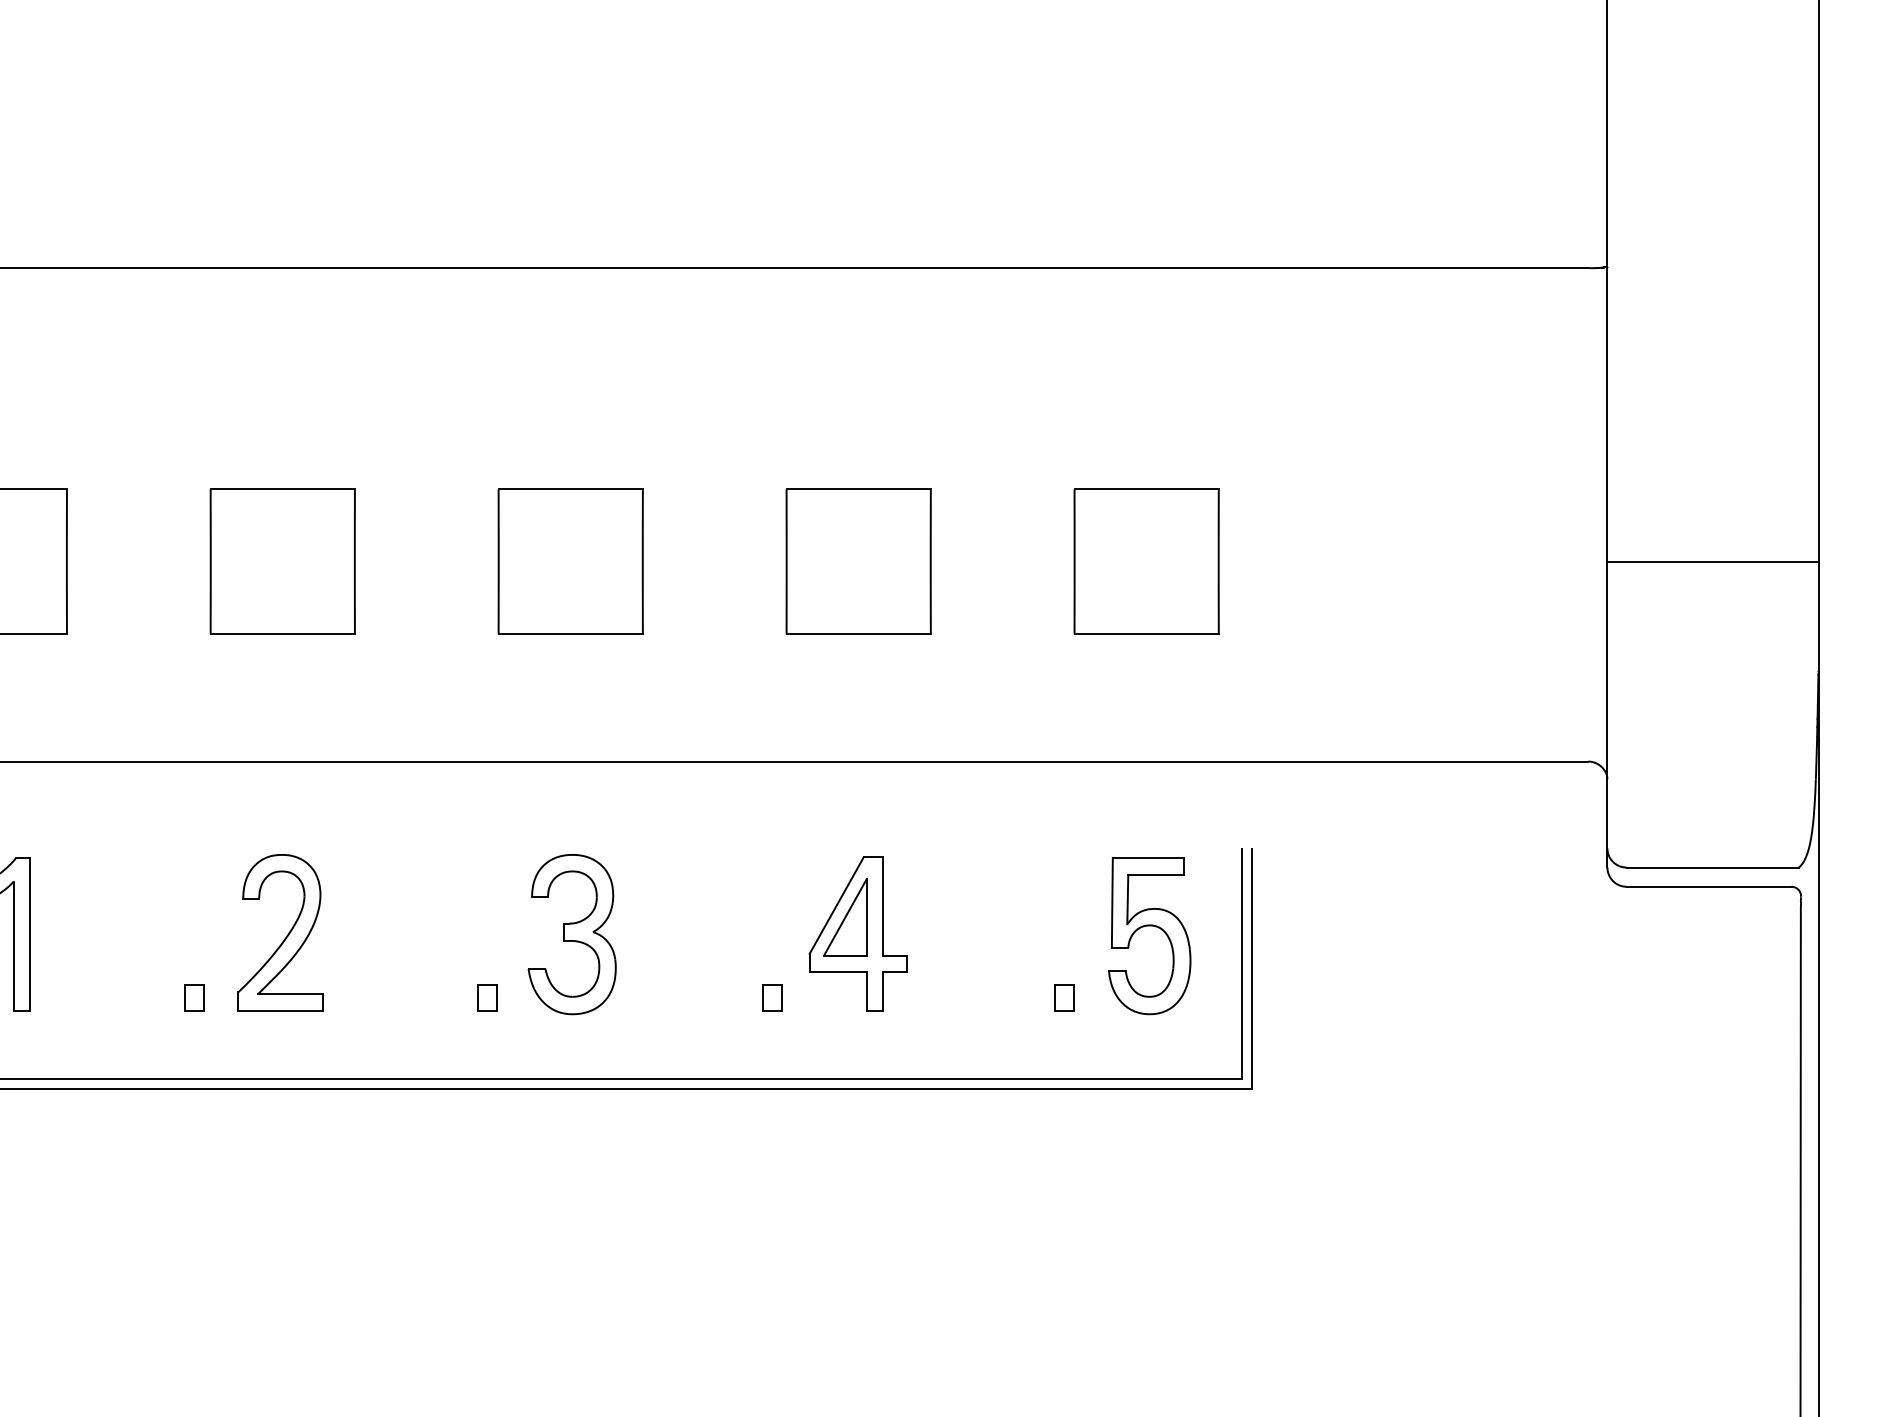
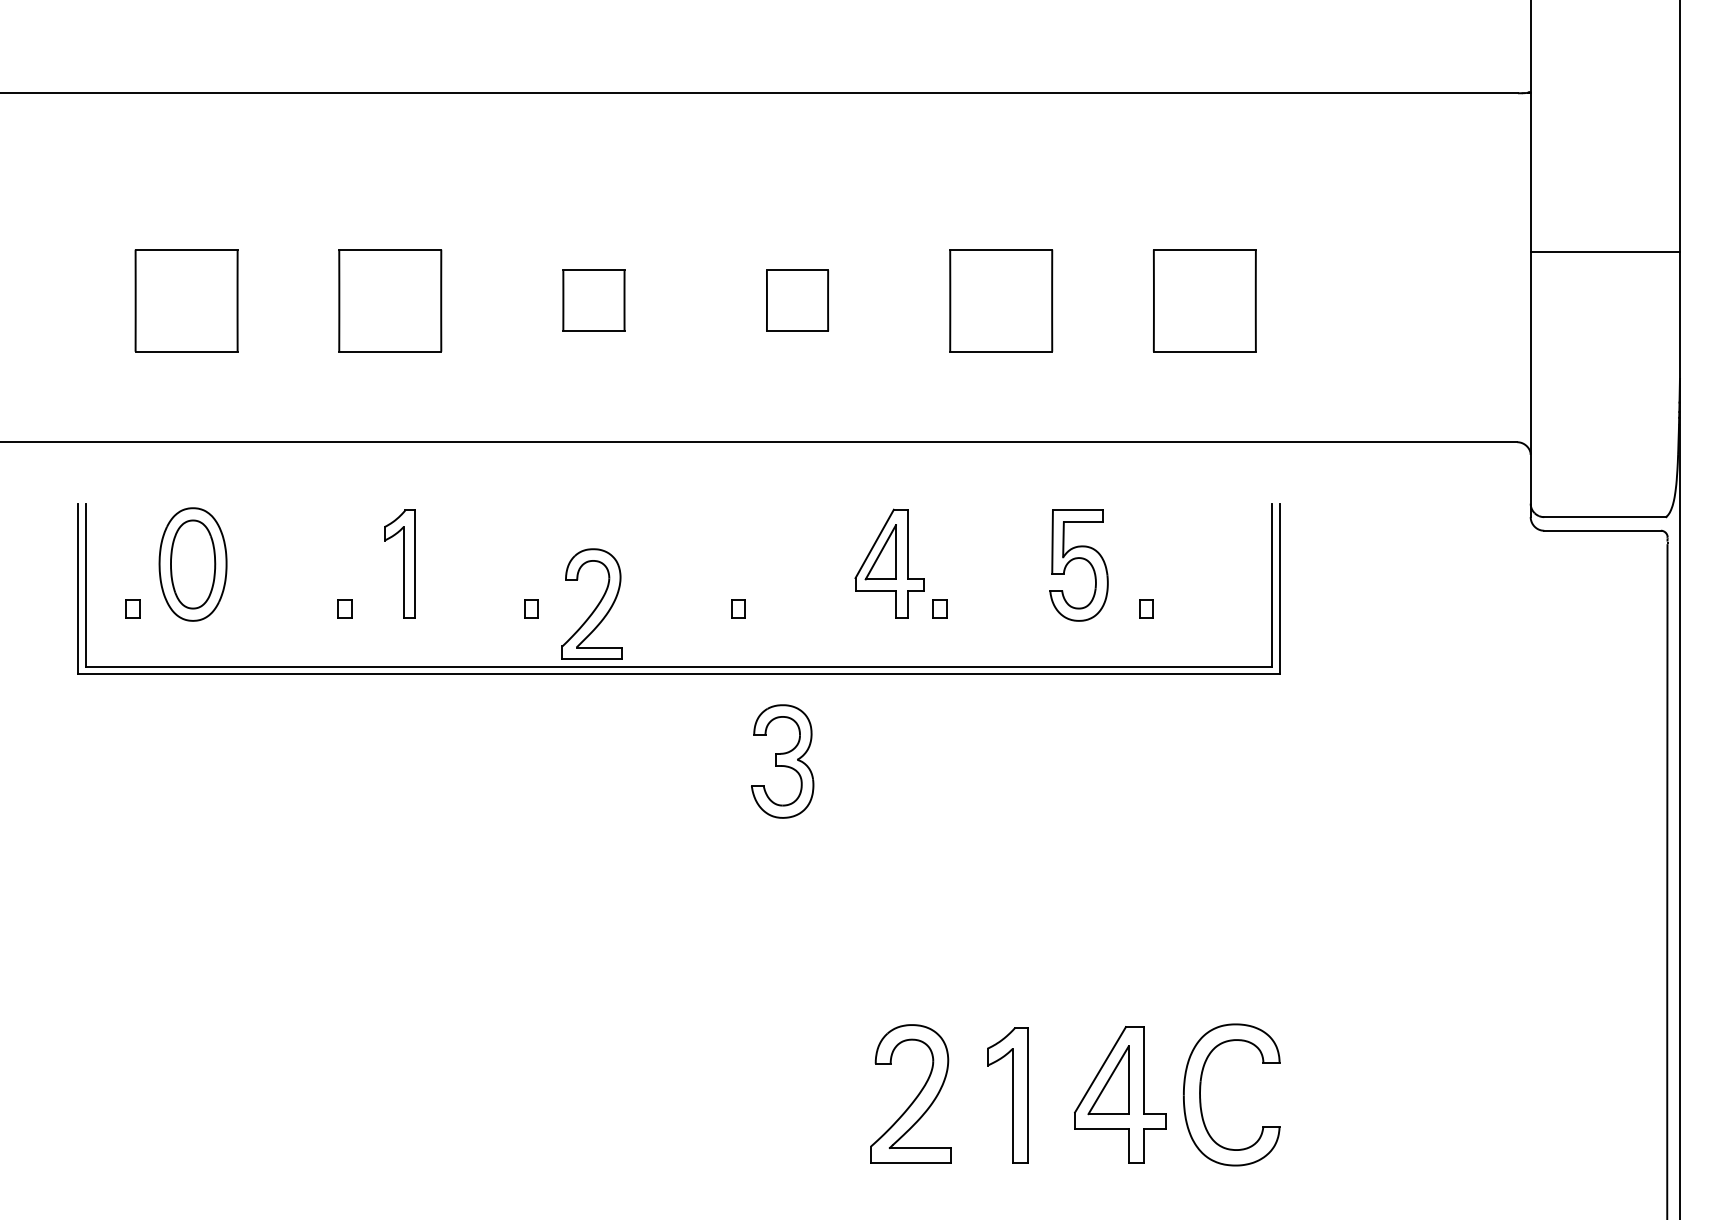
part: (282, 561) -> (593, 300), size x0.6
part: (570, 561) -> (797, 300), size x0.6
line: (1713, 561) -> (1605, 251), moved
part: (1147, 927) -> (1077, 559), moved
part: (279, 931) -> (591, 603), moved
part: (857, 933) -> (889, 563), moved
part: (572, 934) -> (782, 761), moved

